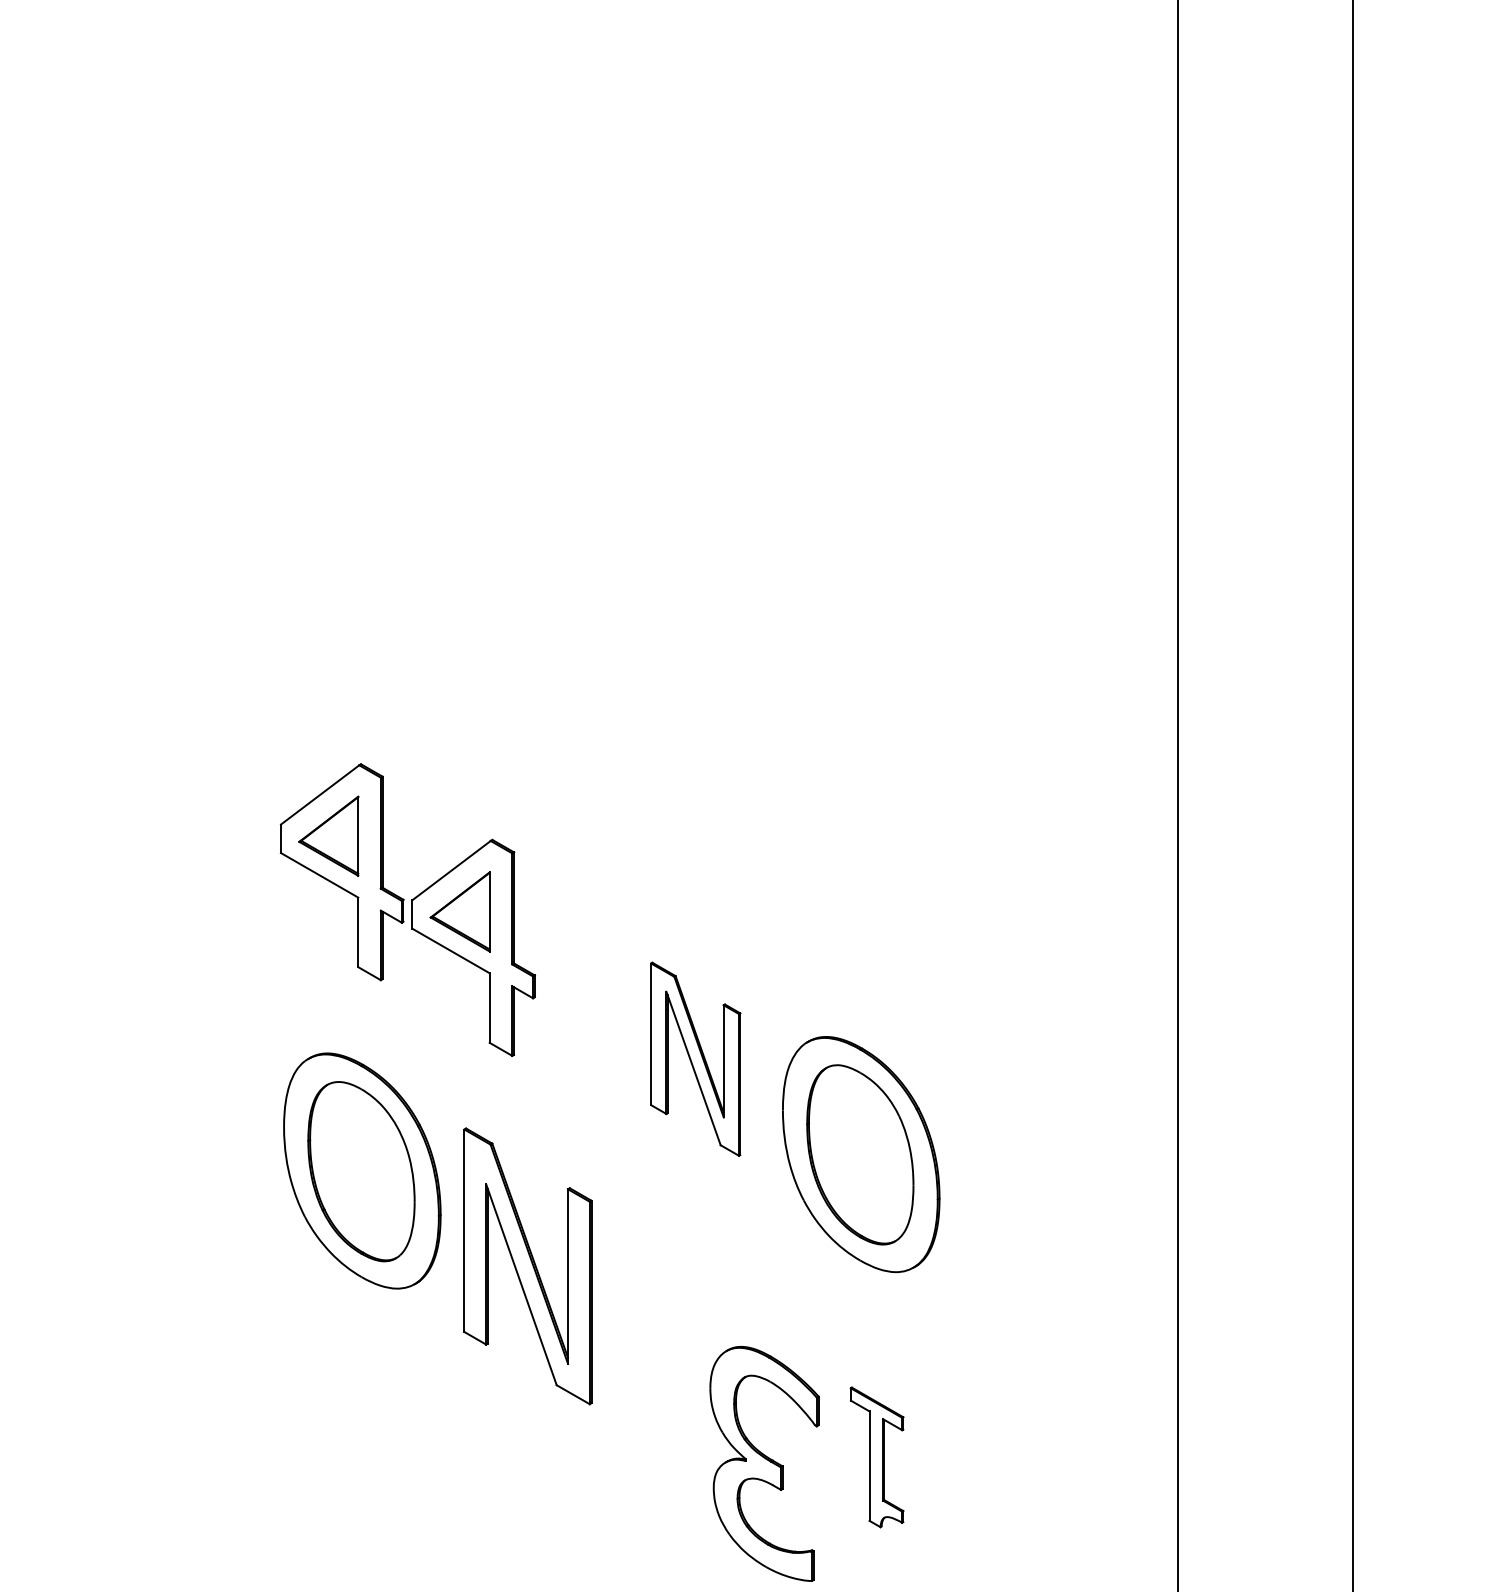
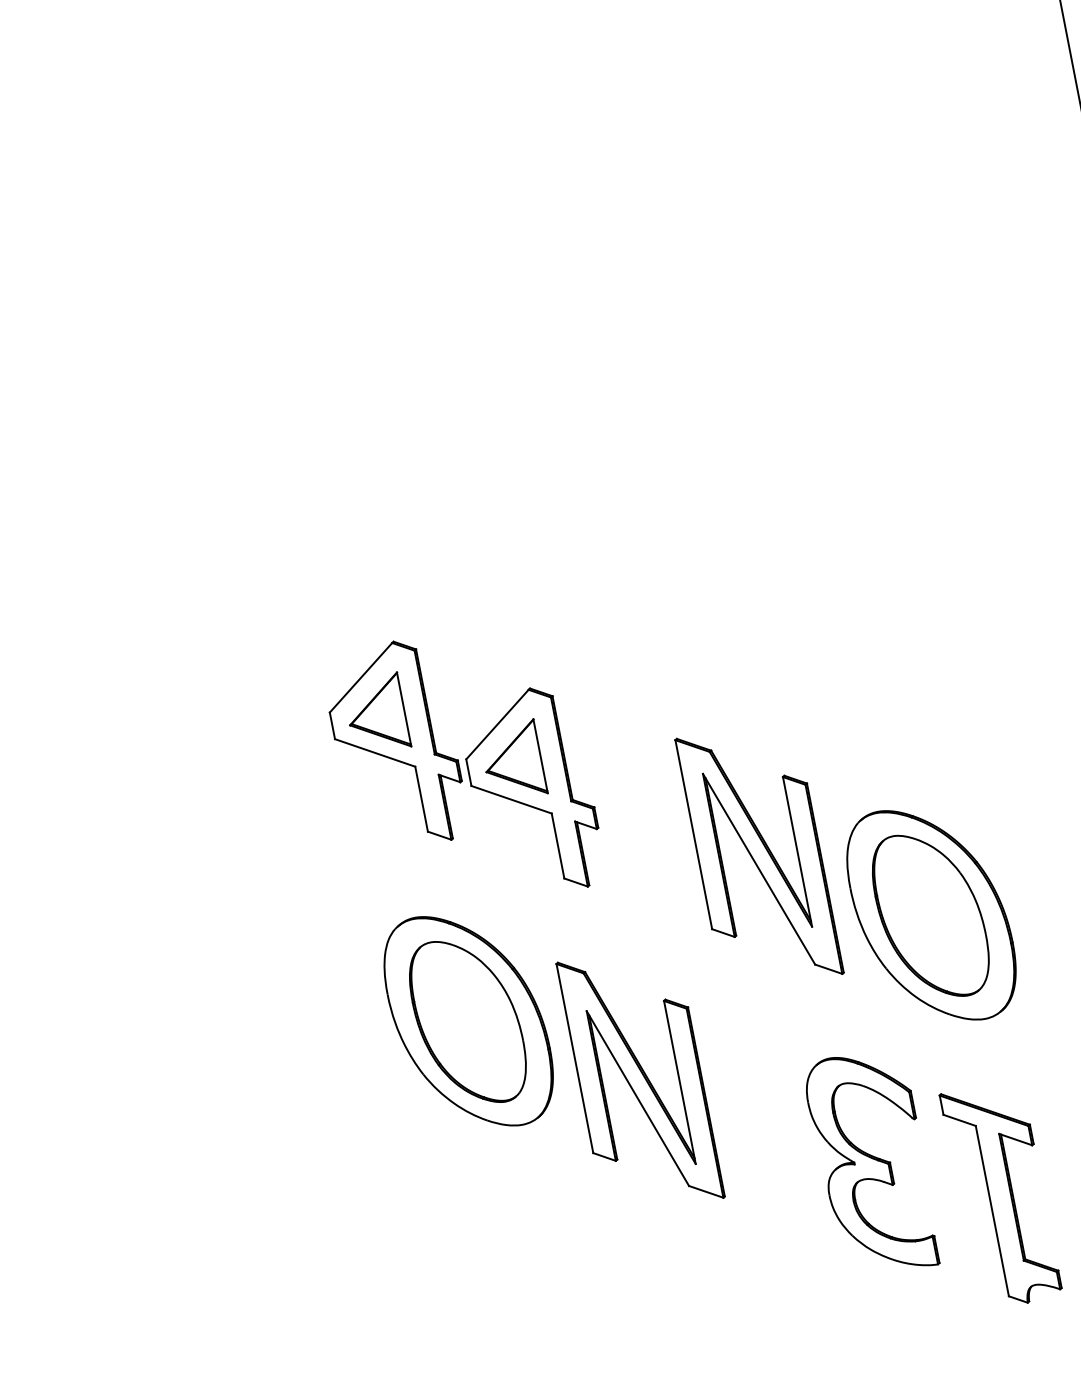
part: (695, 1059) -> (759, 856), size x1.43
part: (876, 1457) -> (1000, 1195), size x1.67
part: (764, 1463) -> (872, 1163), moved

